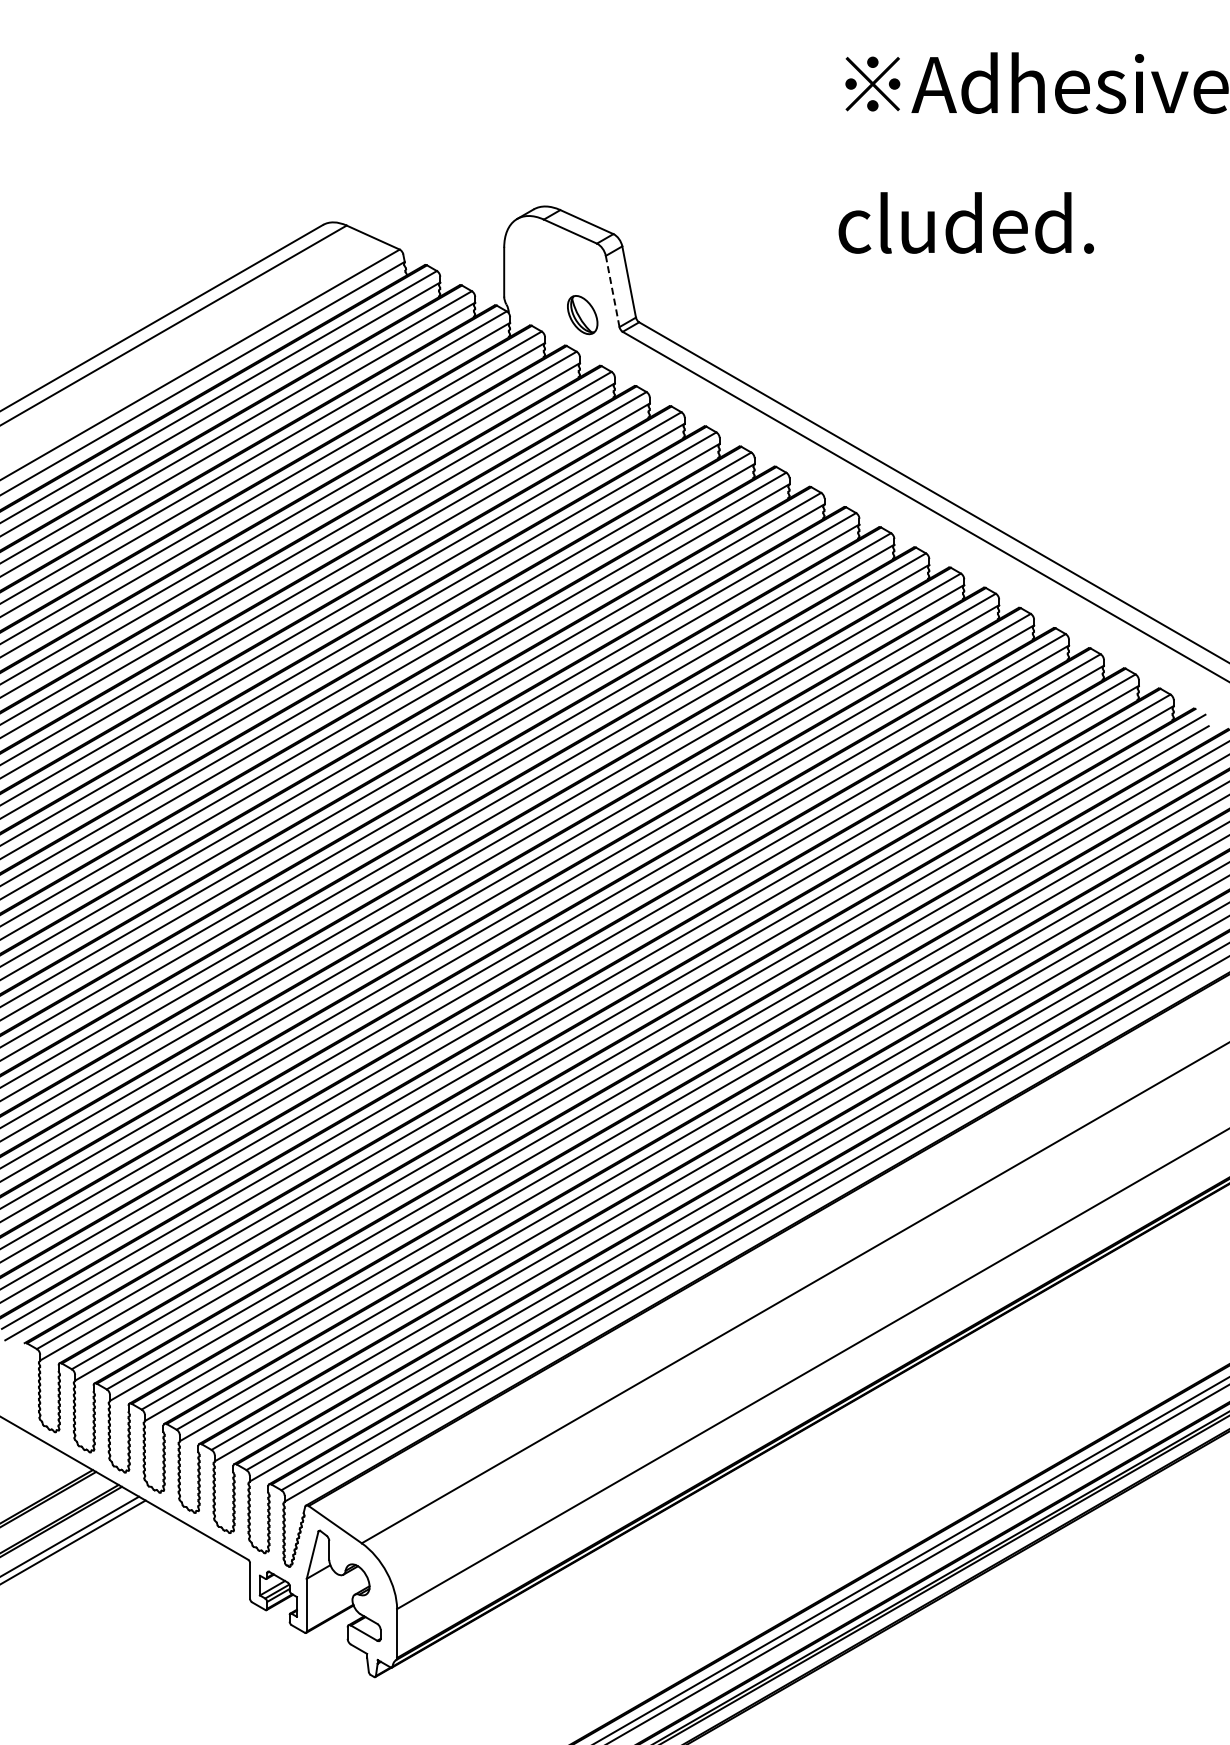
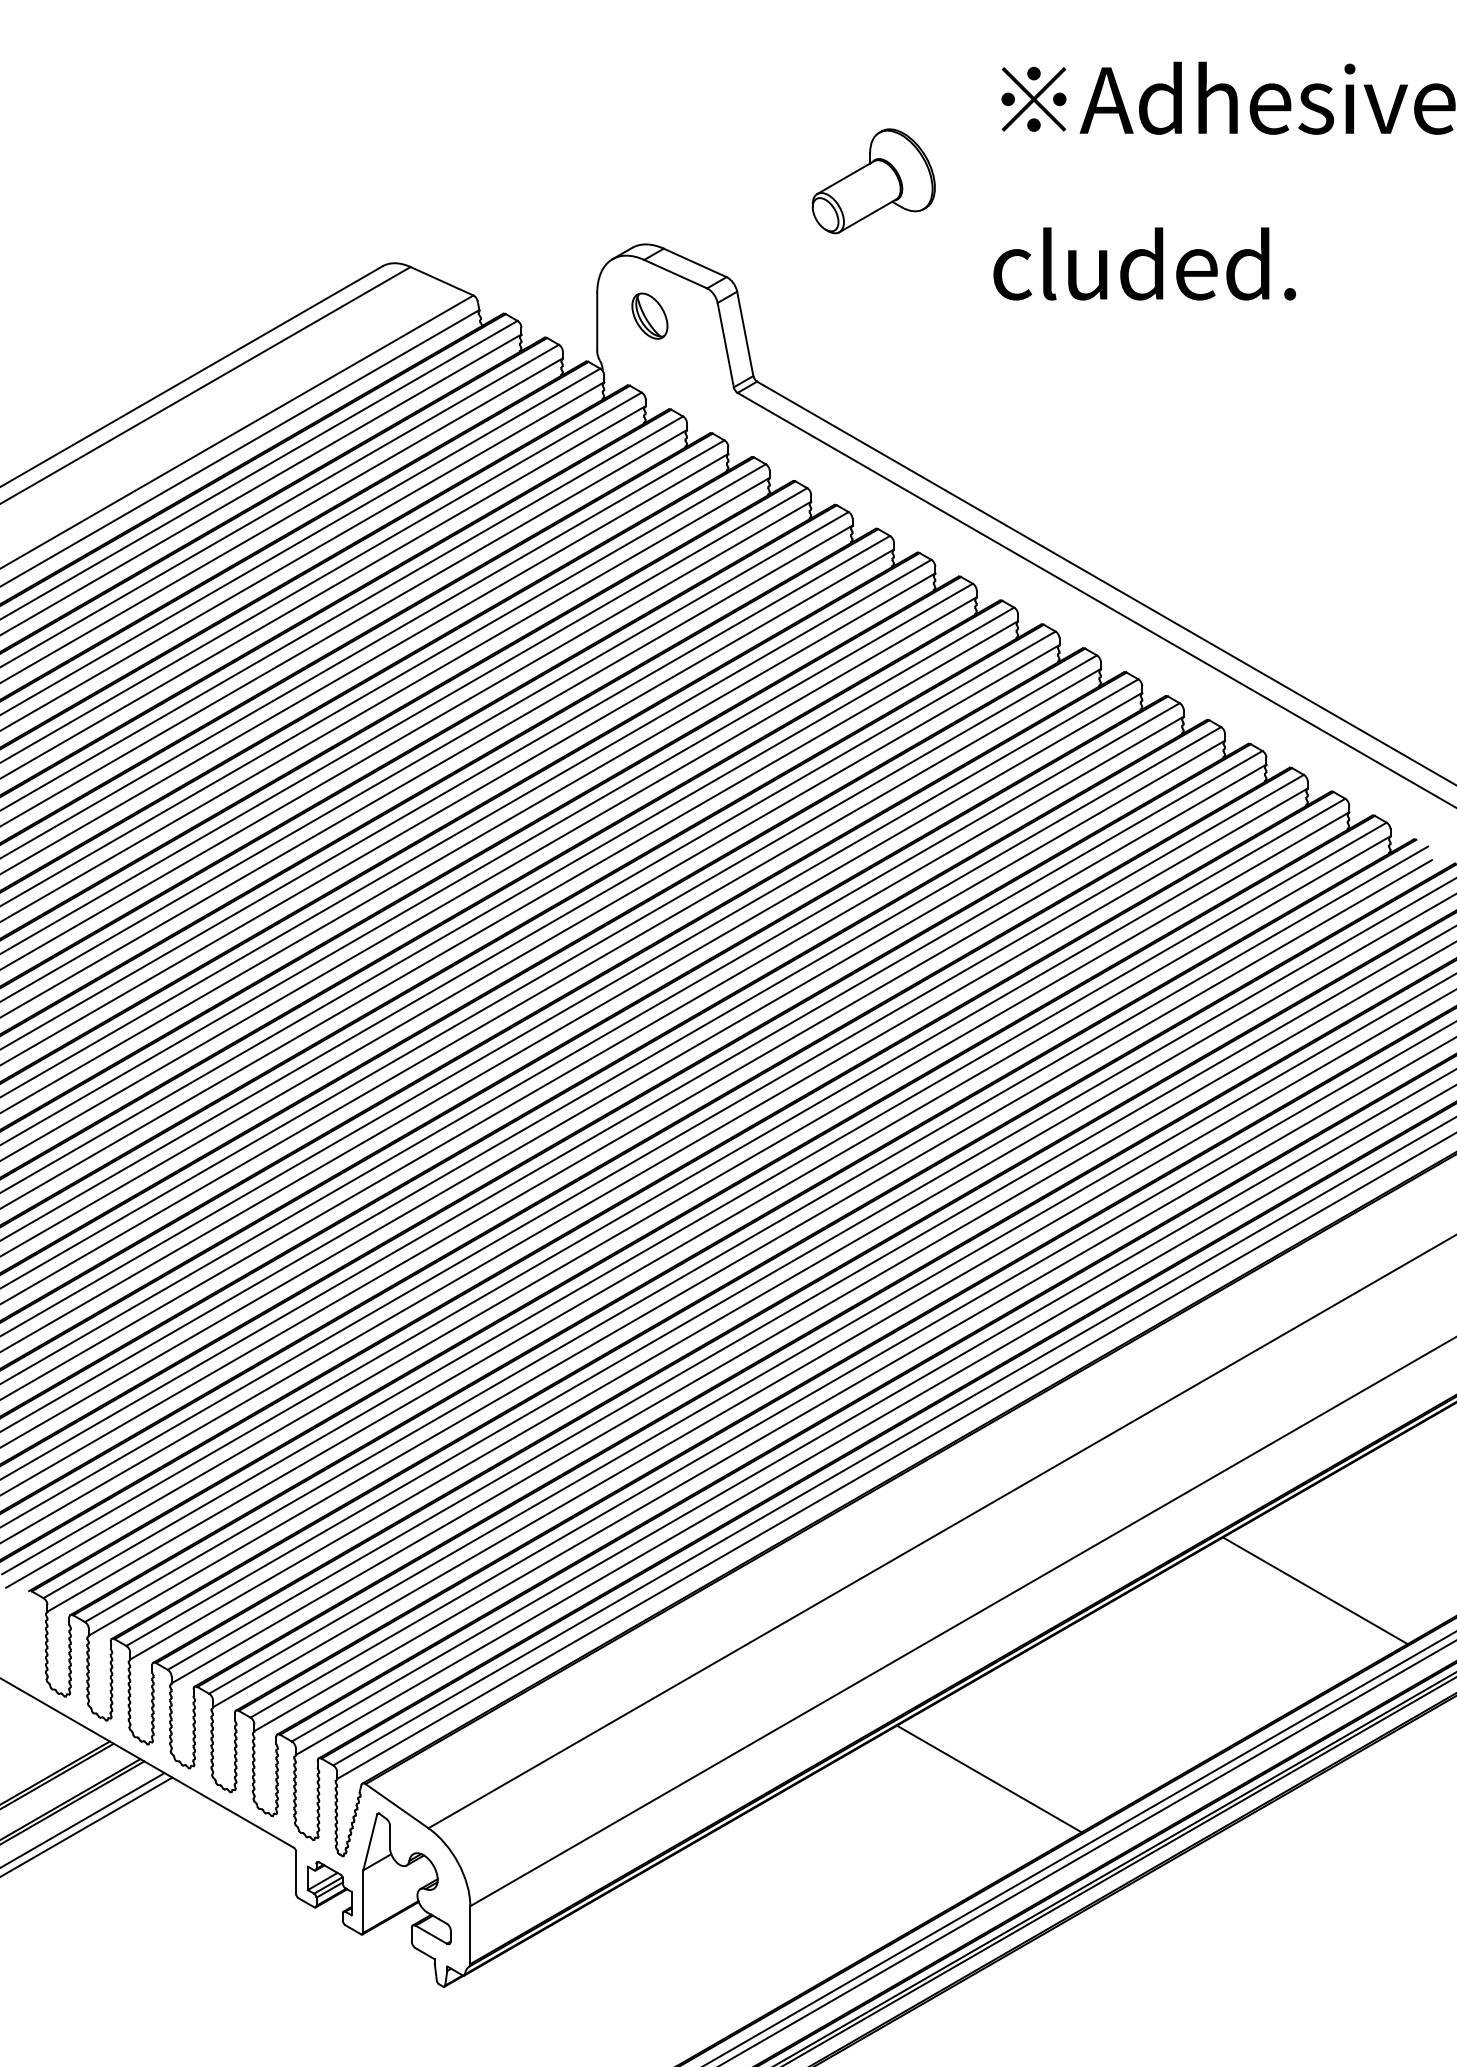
part: (737, 152) -> (873, 180), added
line: (612, 291) -> (725, 345), dashed -> solid
part: (582, 315) -> (649, 316), moved
line: (1110, 1342) -> (1315, 1590), added
line: (835, 1501) -> (989, 1778), added

